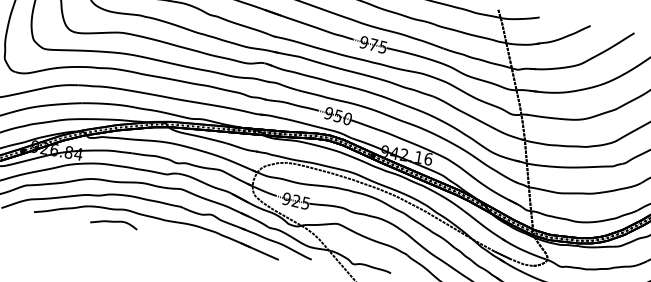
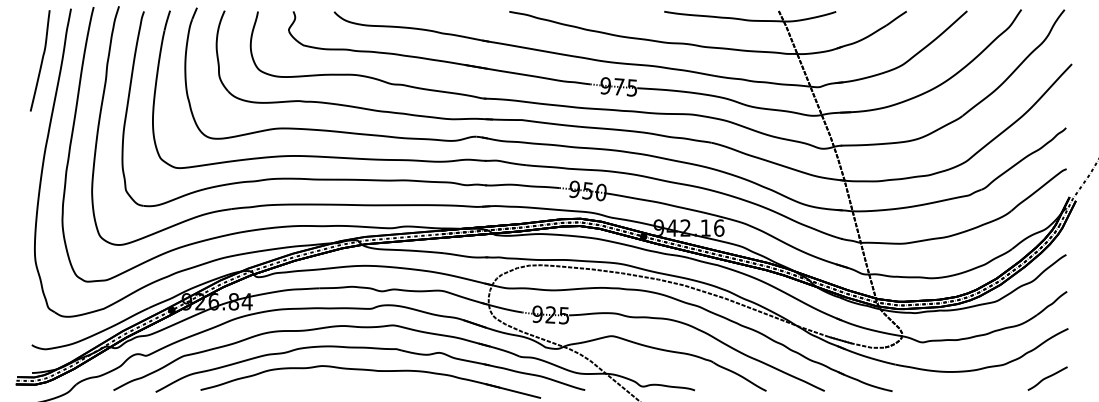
curve: (113, 222) -> (310, 385), removed

